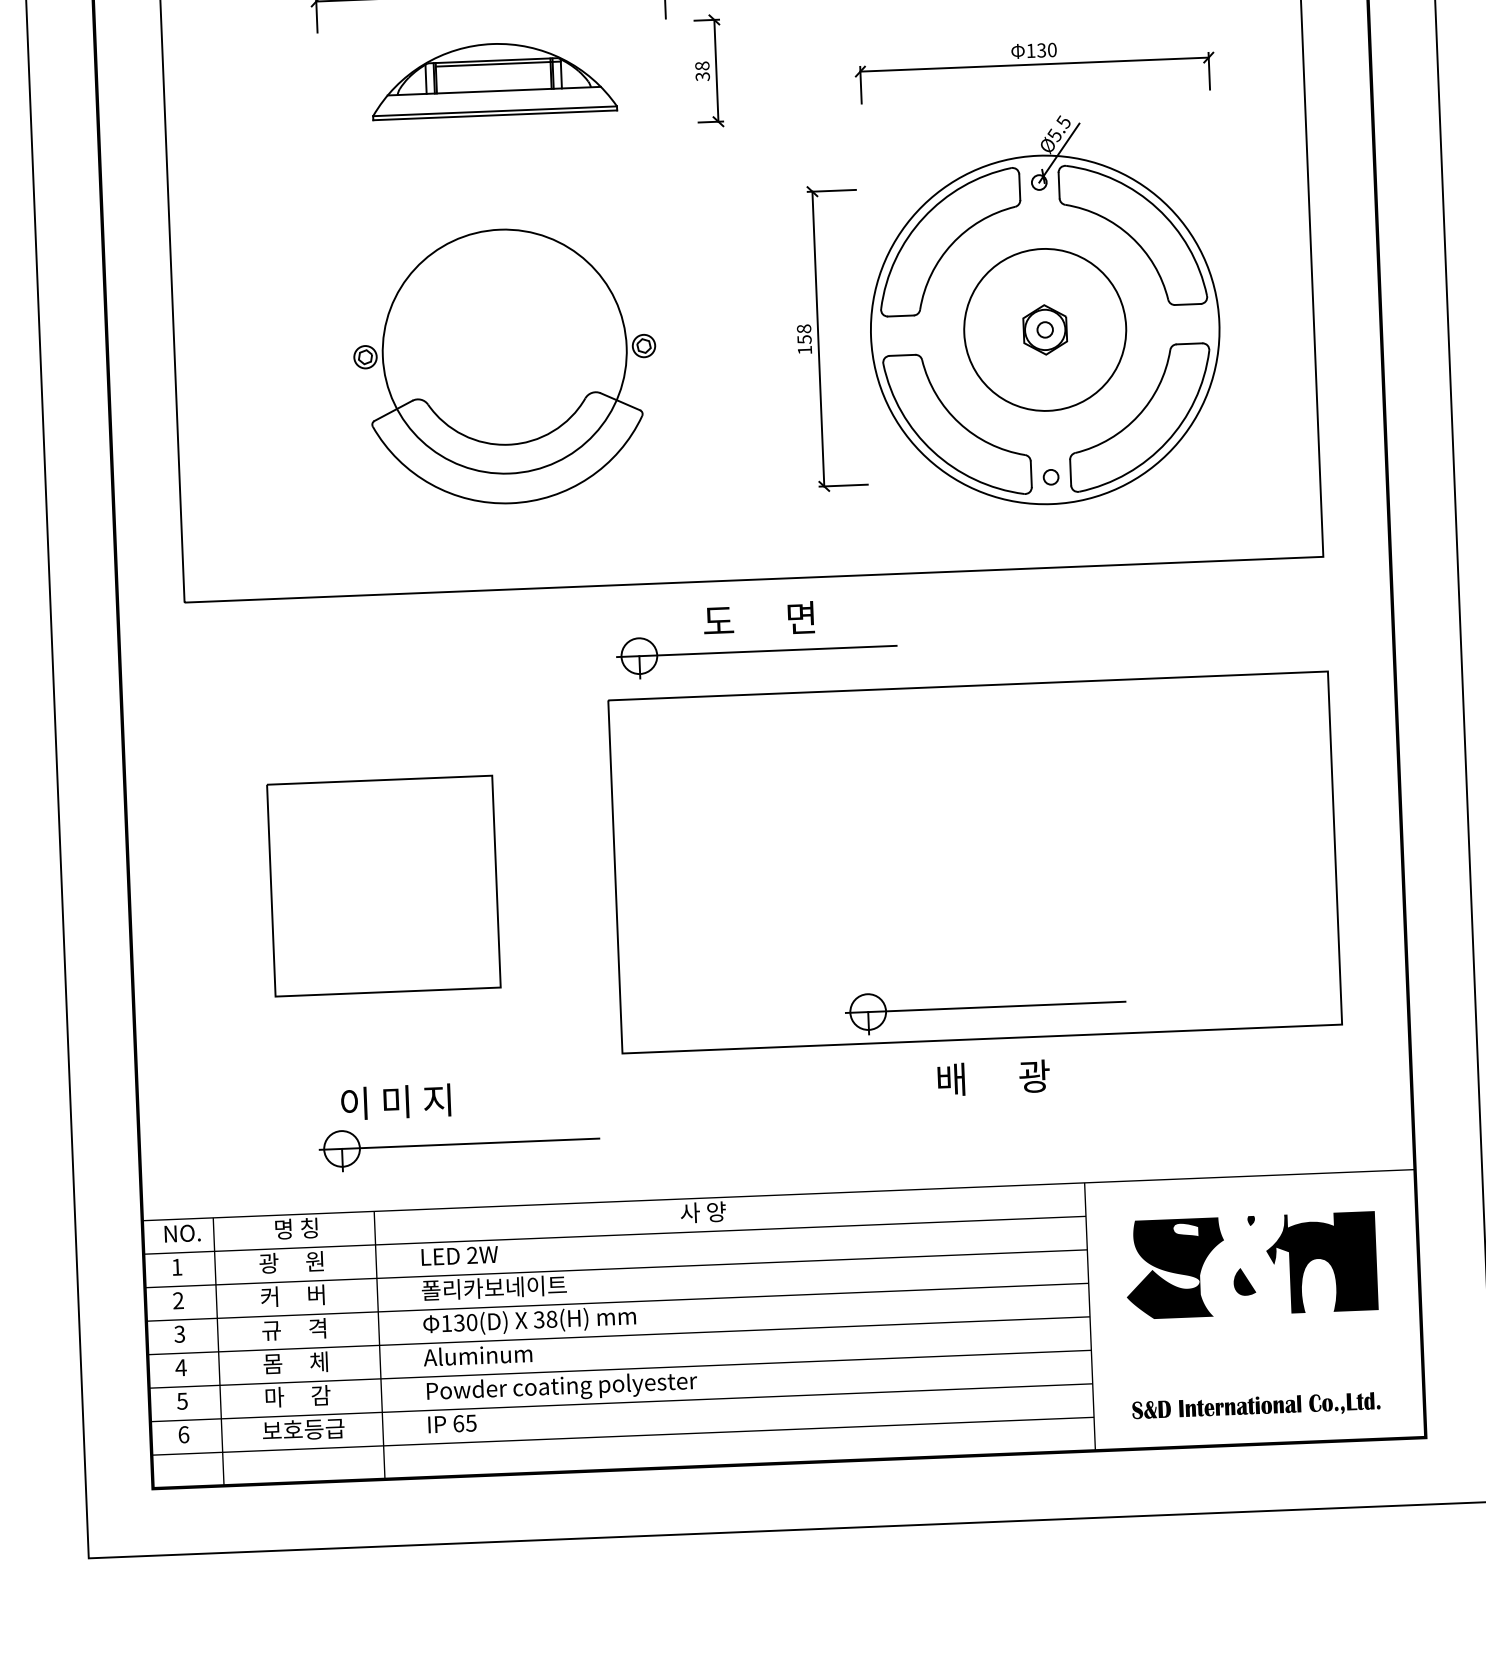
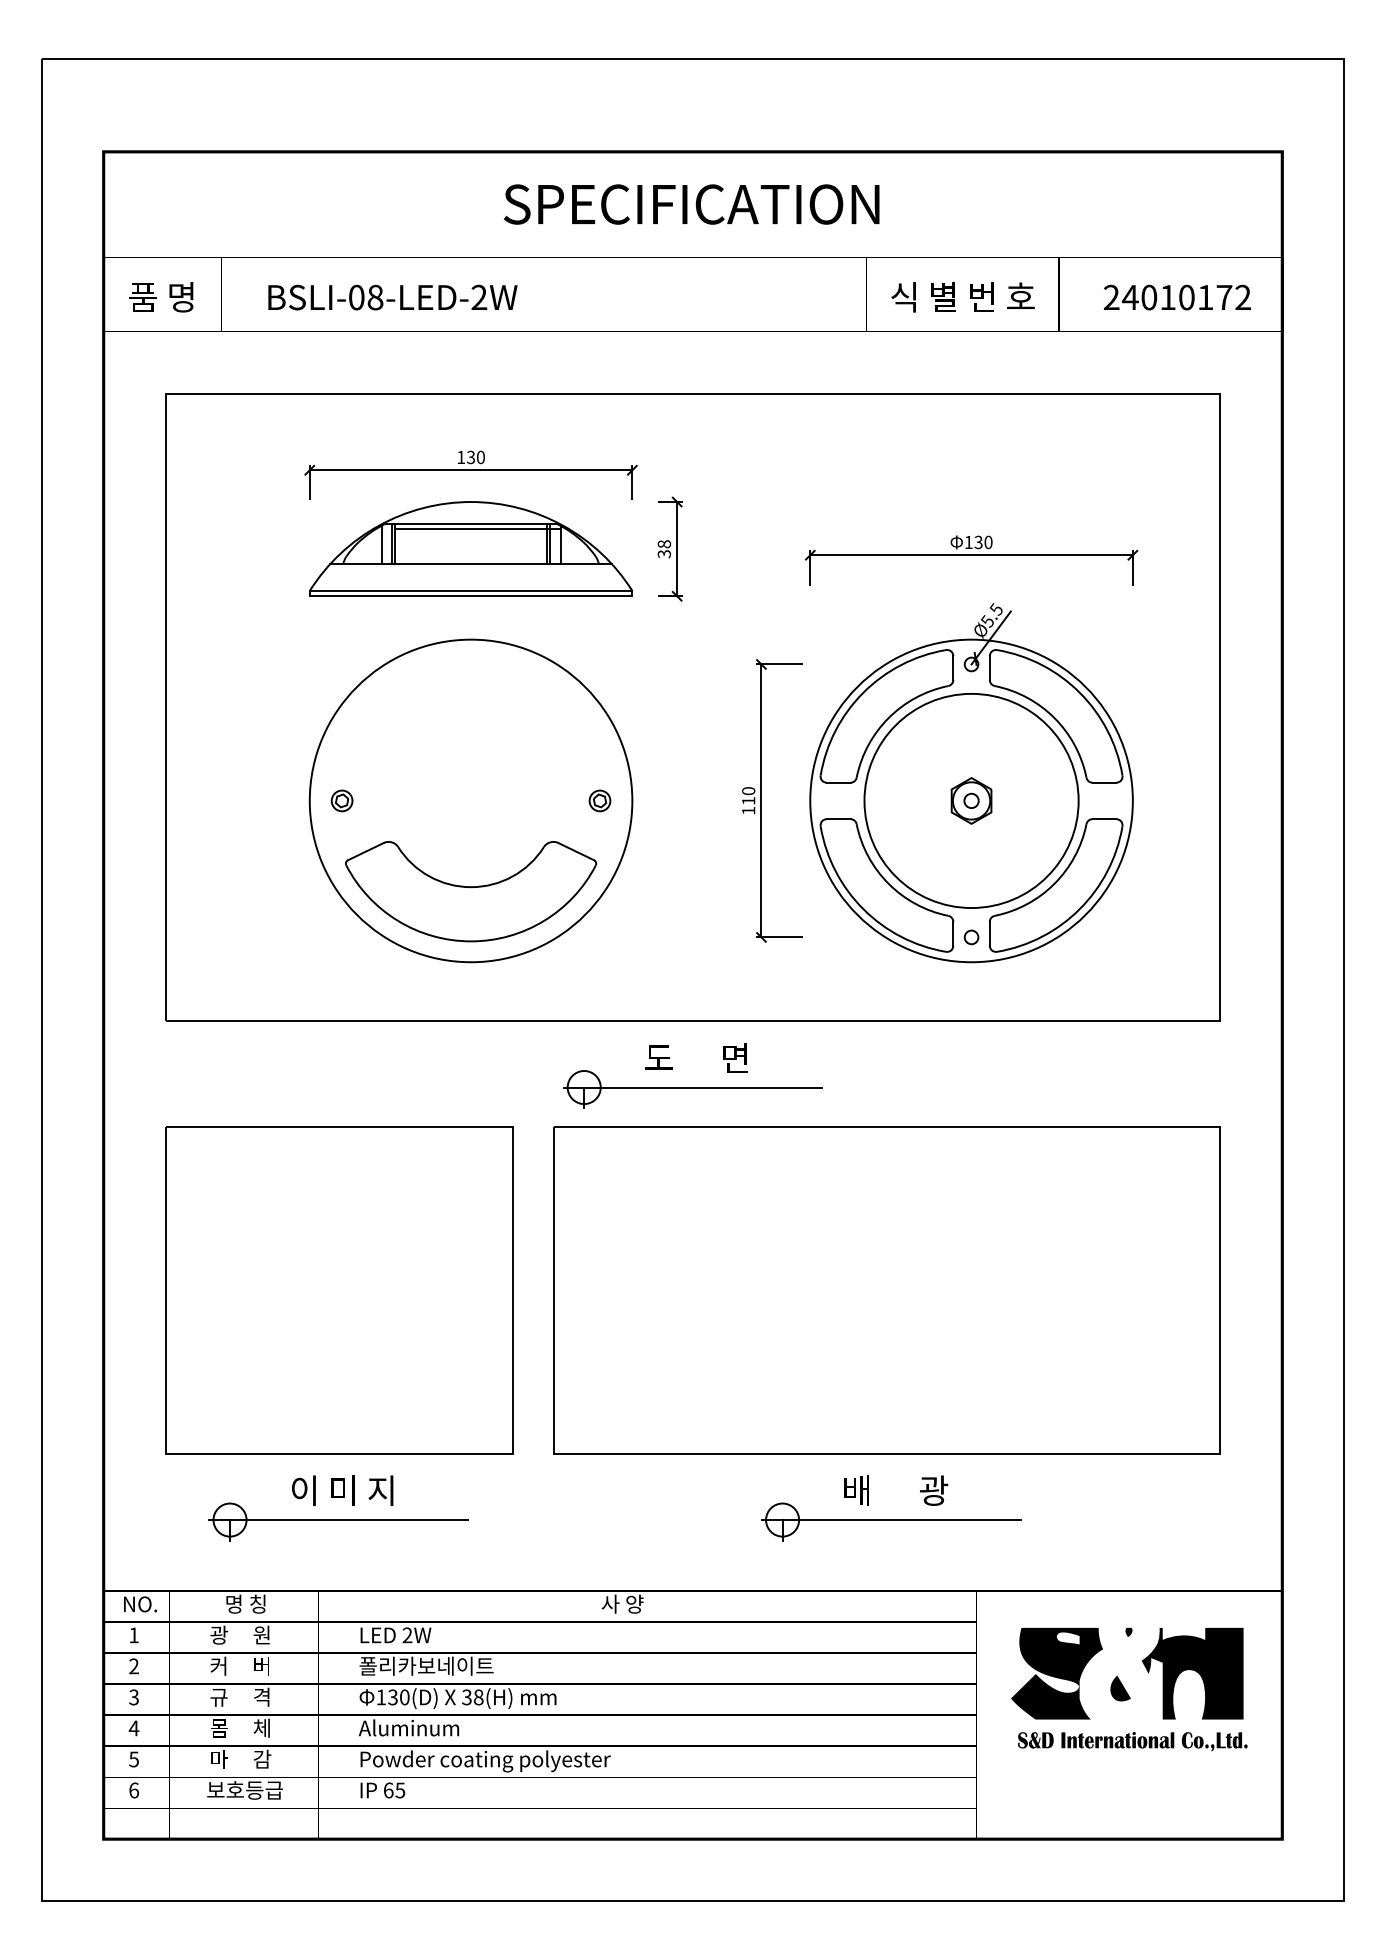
part: (493, 79) -> (470, 548), size x1.43
circle: (1045, 329) -> (971, 800), size x1.43
text: (804, 334) -> (748, 796), 158 -> 110
circle: (504, 351) -> (470, 800), size x1.43
part: (383, 885) -> (339, 1290), size x1.67
part: (985, 1008) -> (891, 1521), moved
part: (459, 1145) -> (338, 1521), moved
part: (1256, 1406) -> (1132, 1741), moved

